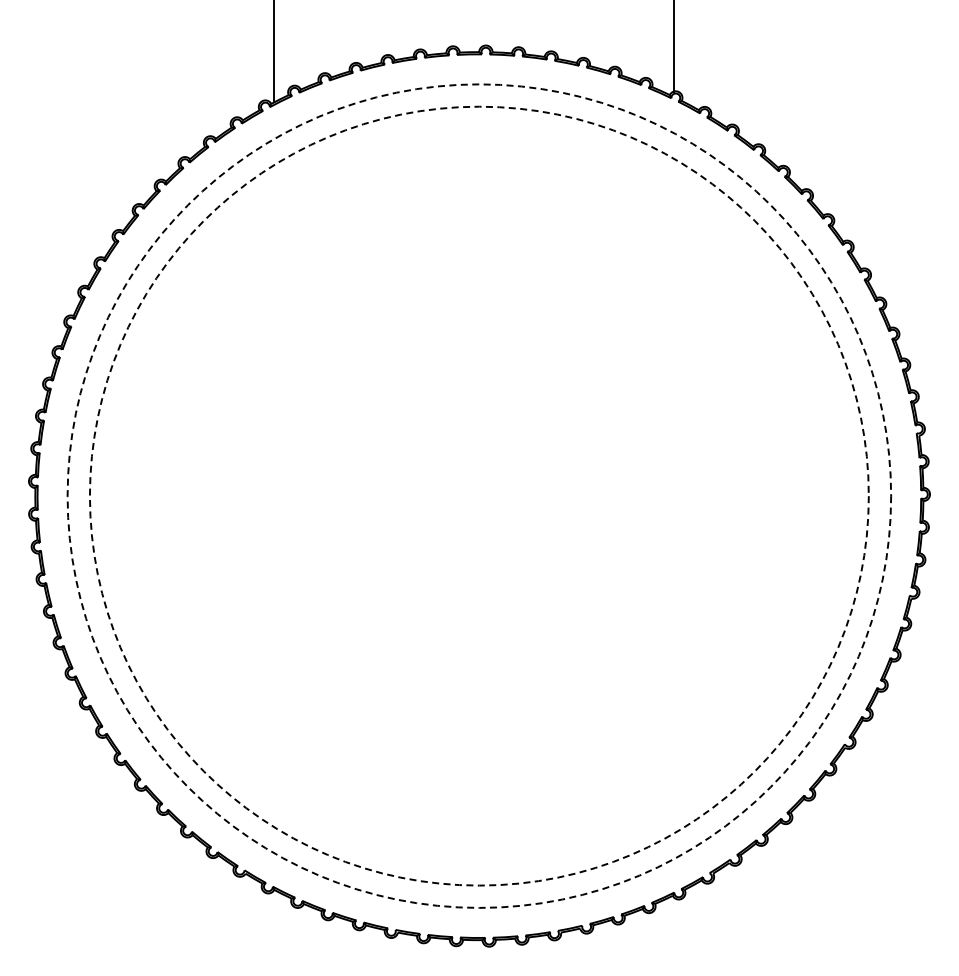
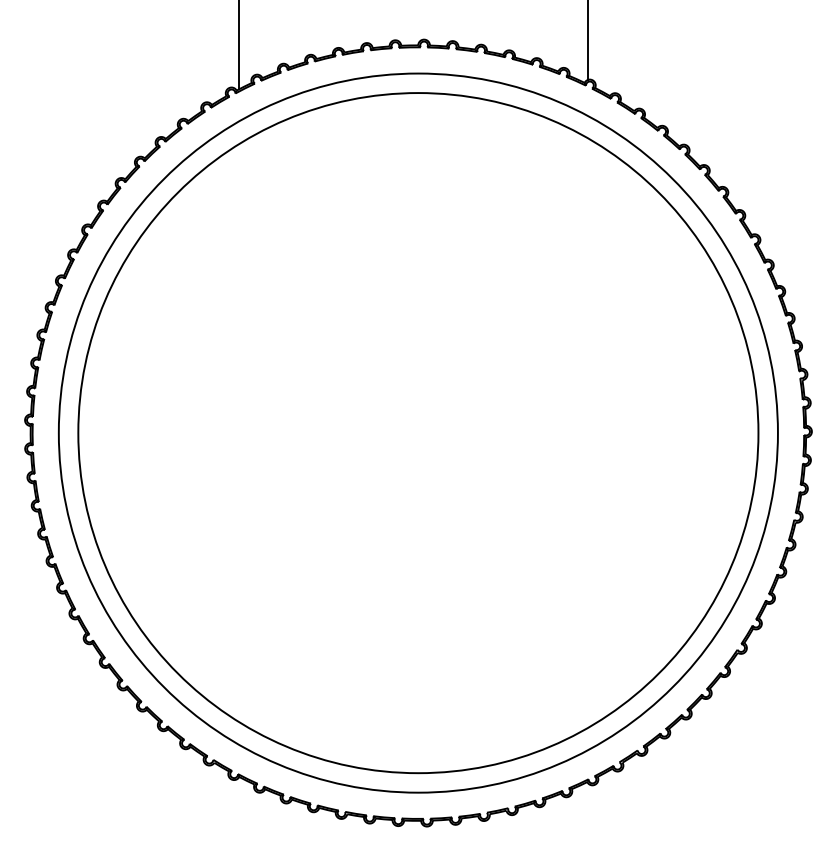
circle: (478, 495) -> (417, 432), dashed -> solid
circle: (479, 495) -> (418, 432), dashed -> solid

